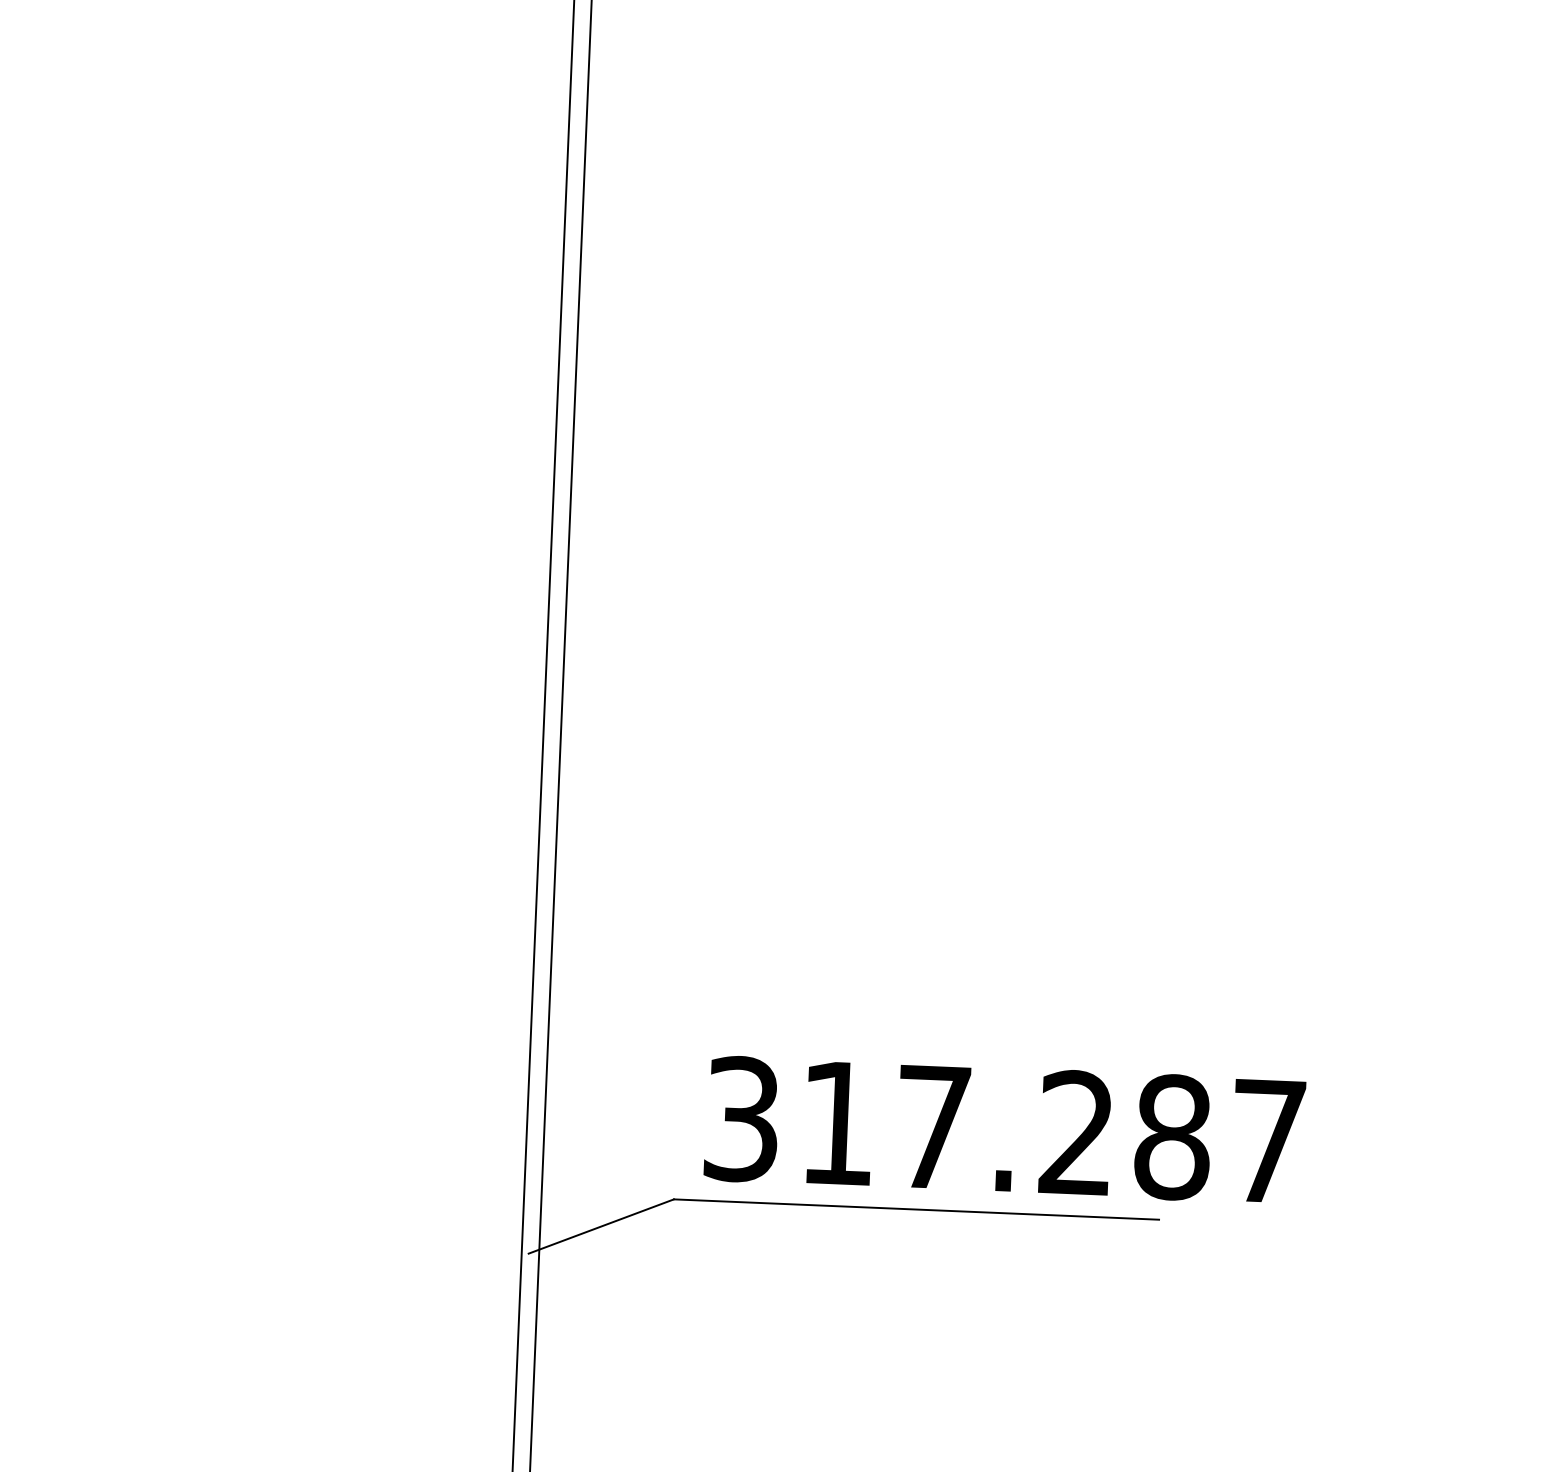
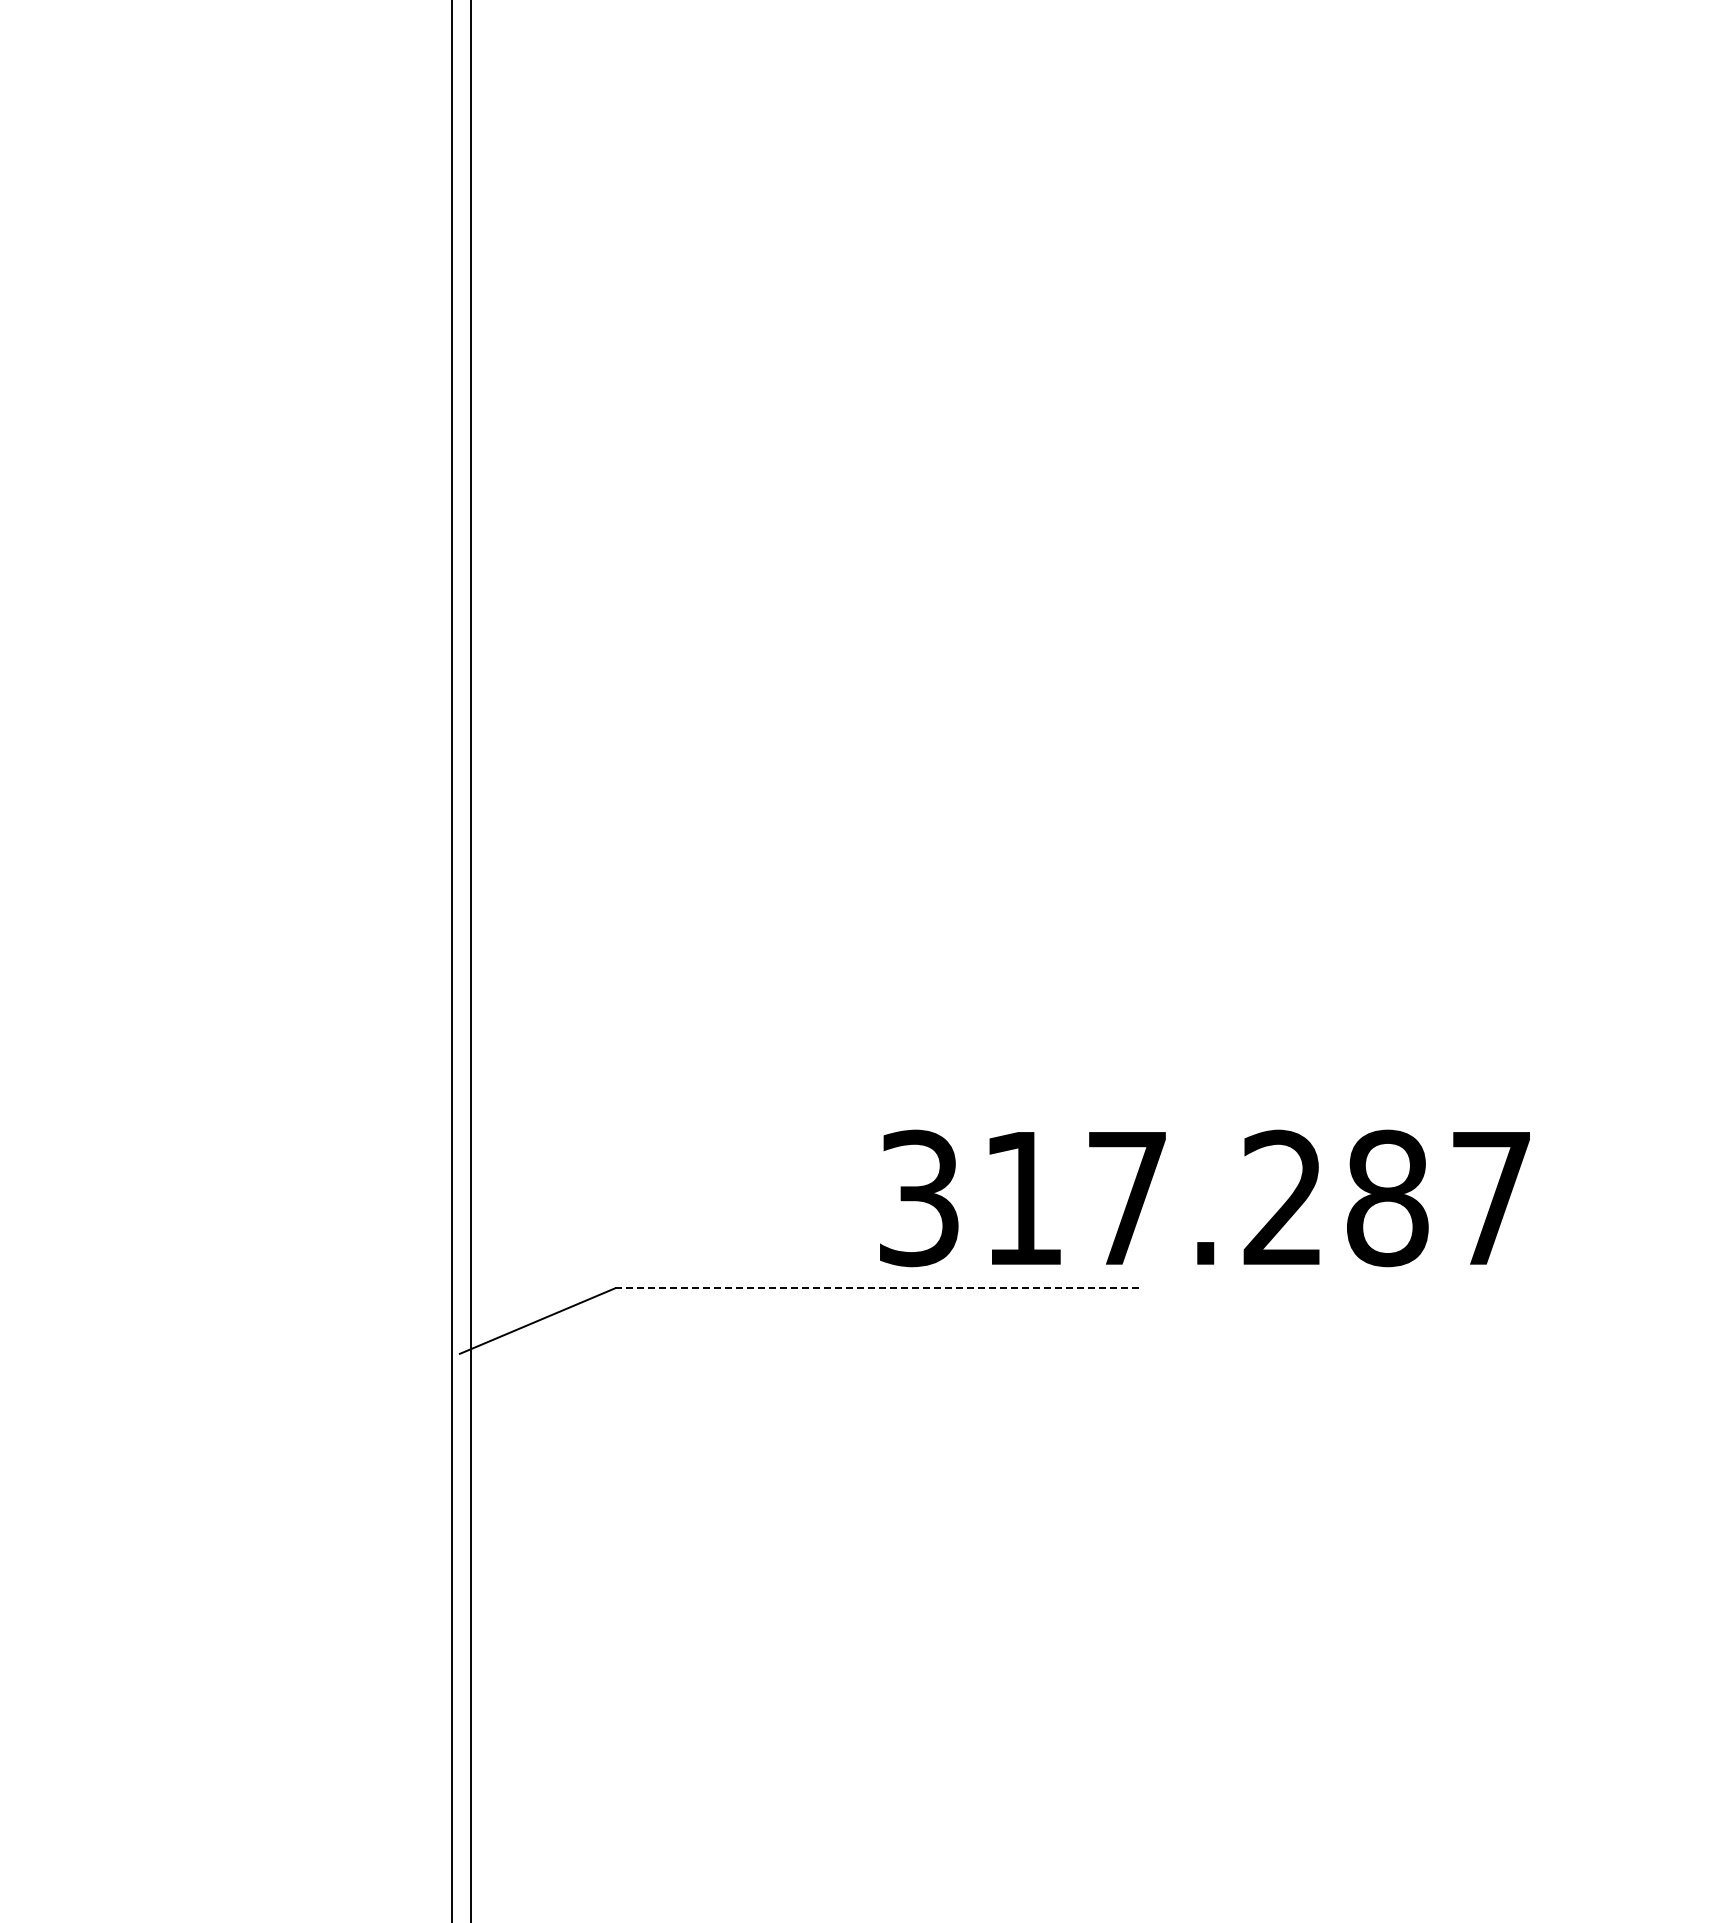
text: (1004, 1130) -> (1204, 1198), moved
line: (916, 1209) -> (878, 1288), solid -> dashed

